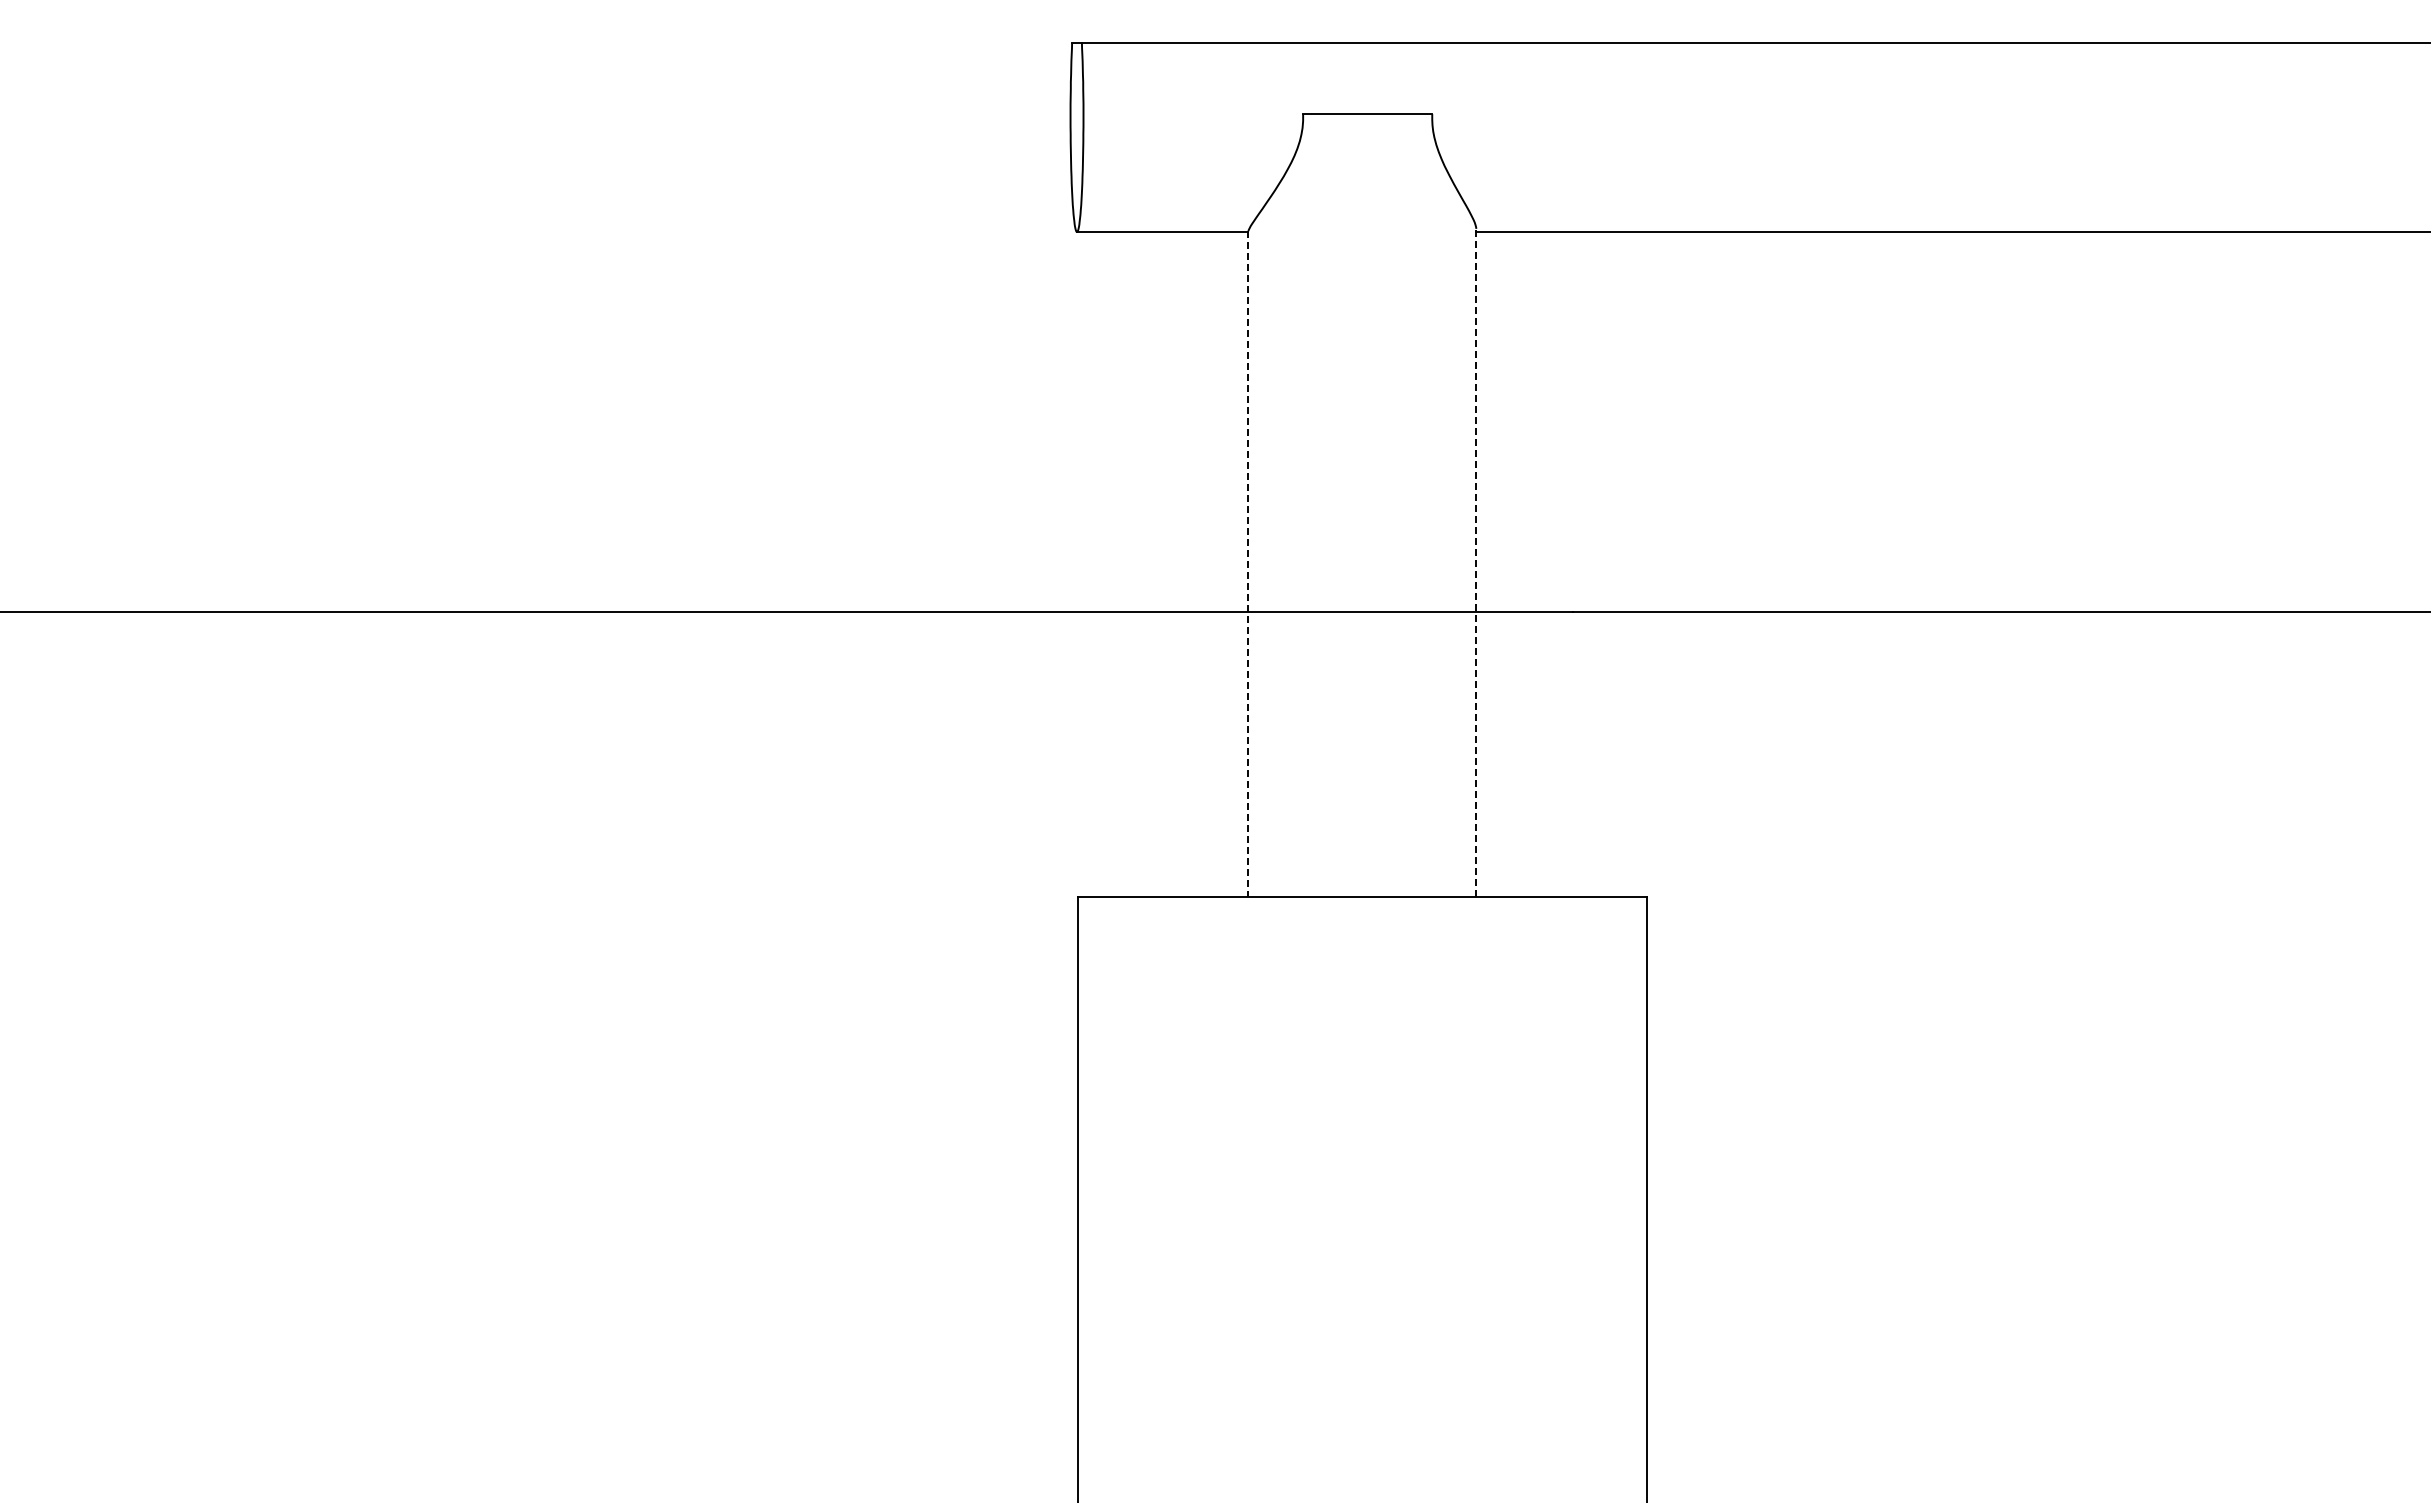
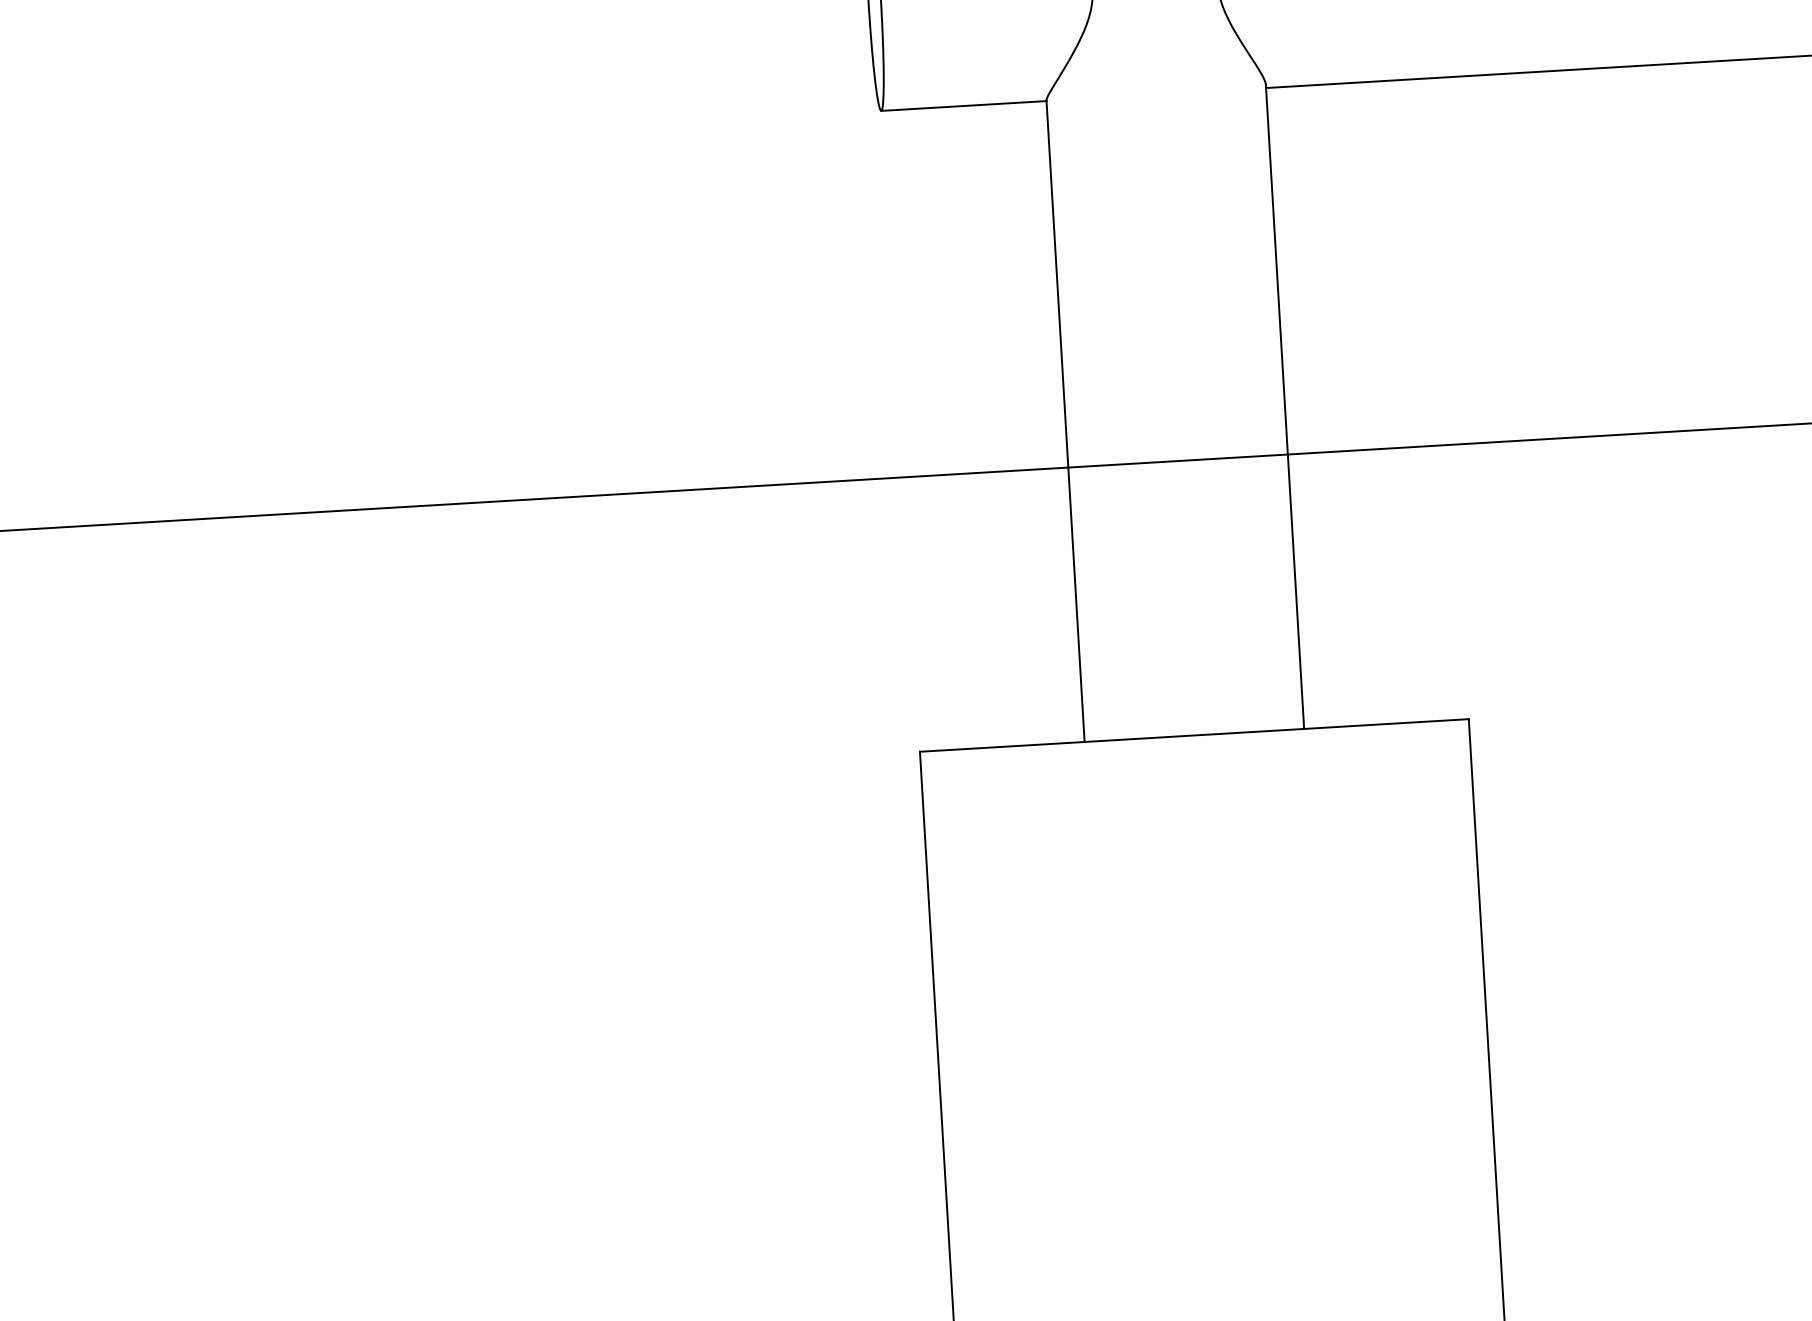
line: (1476, 562) -> (1285, 406), dashed -> solid
line: (1248, 564) -> (1065, 421), dashed -> solid

